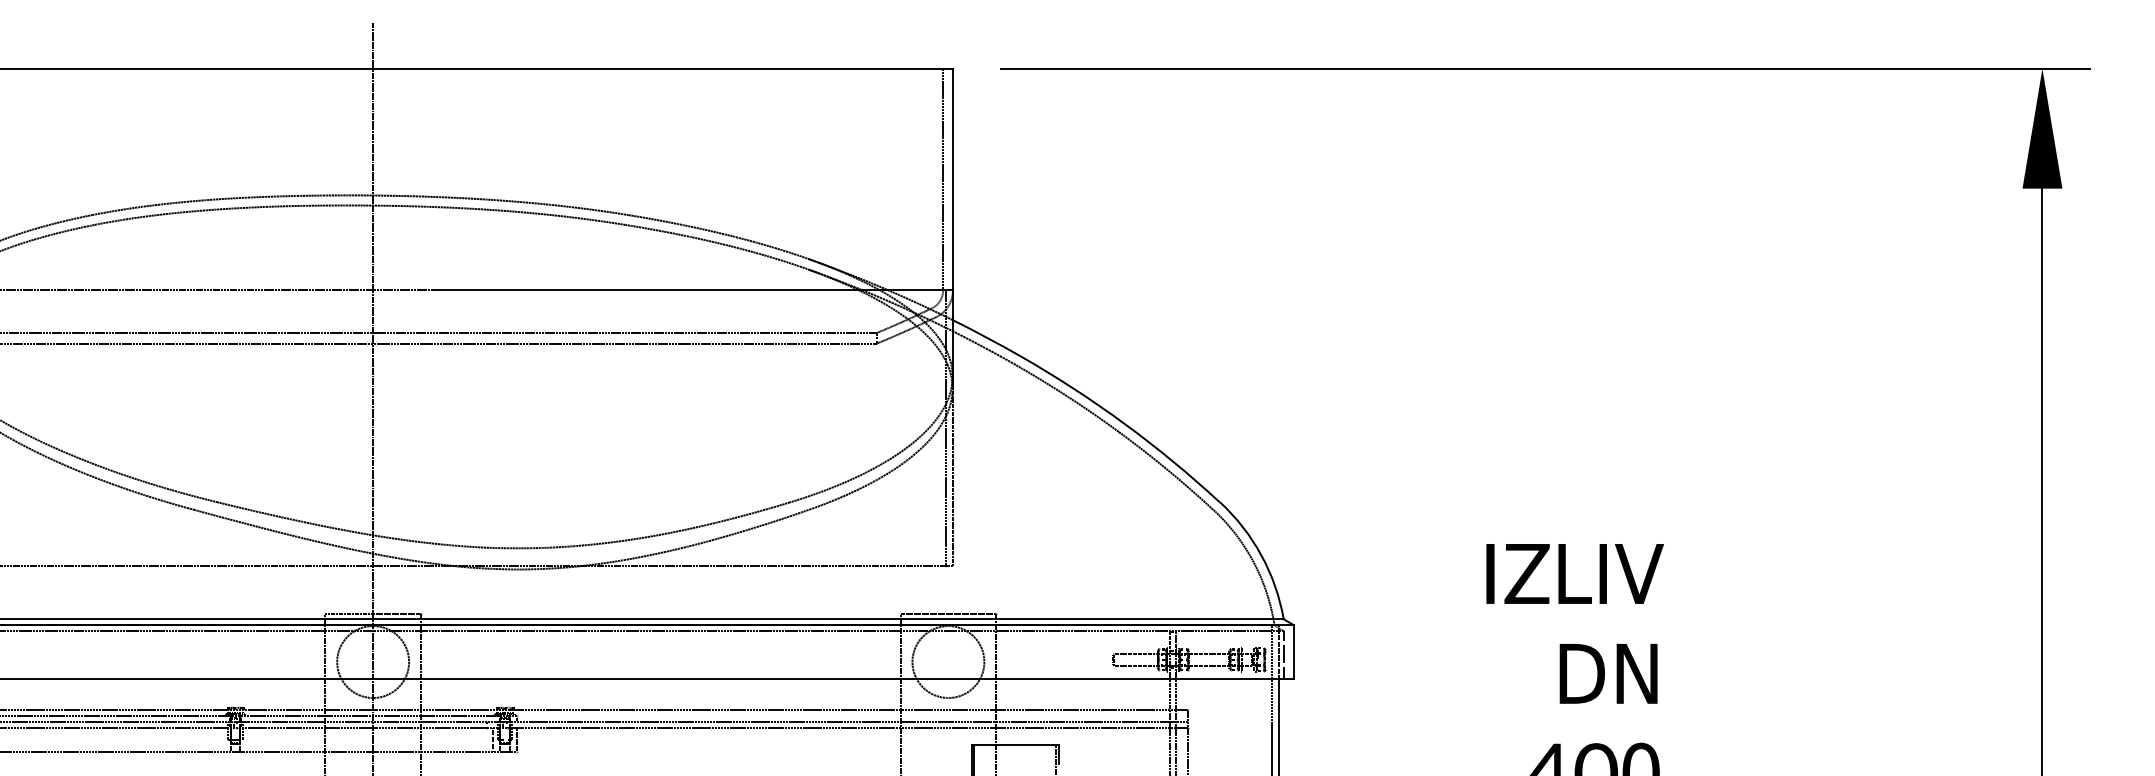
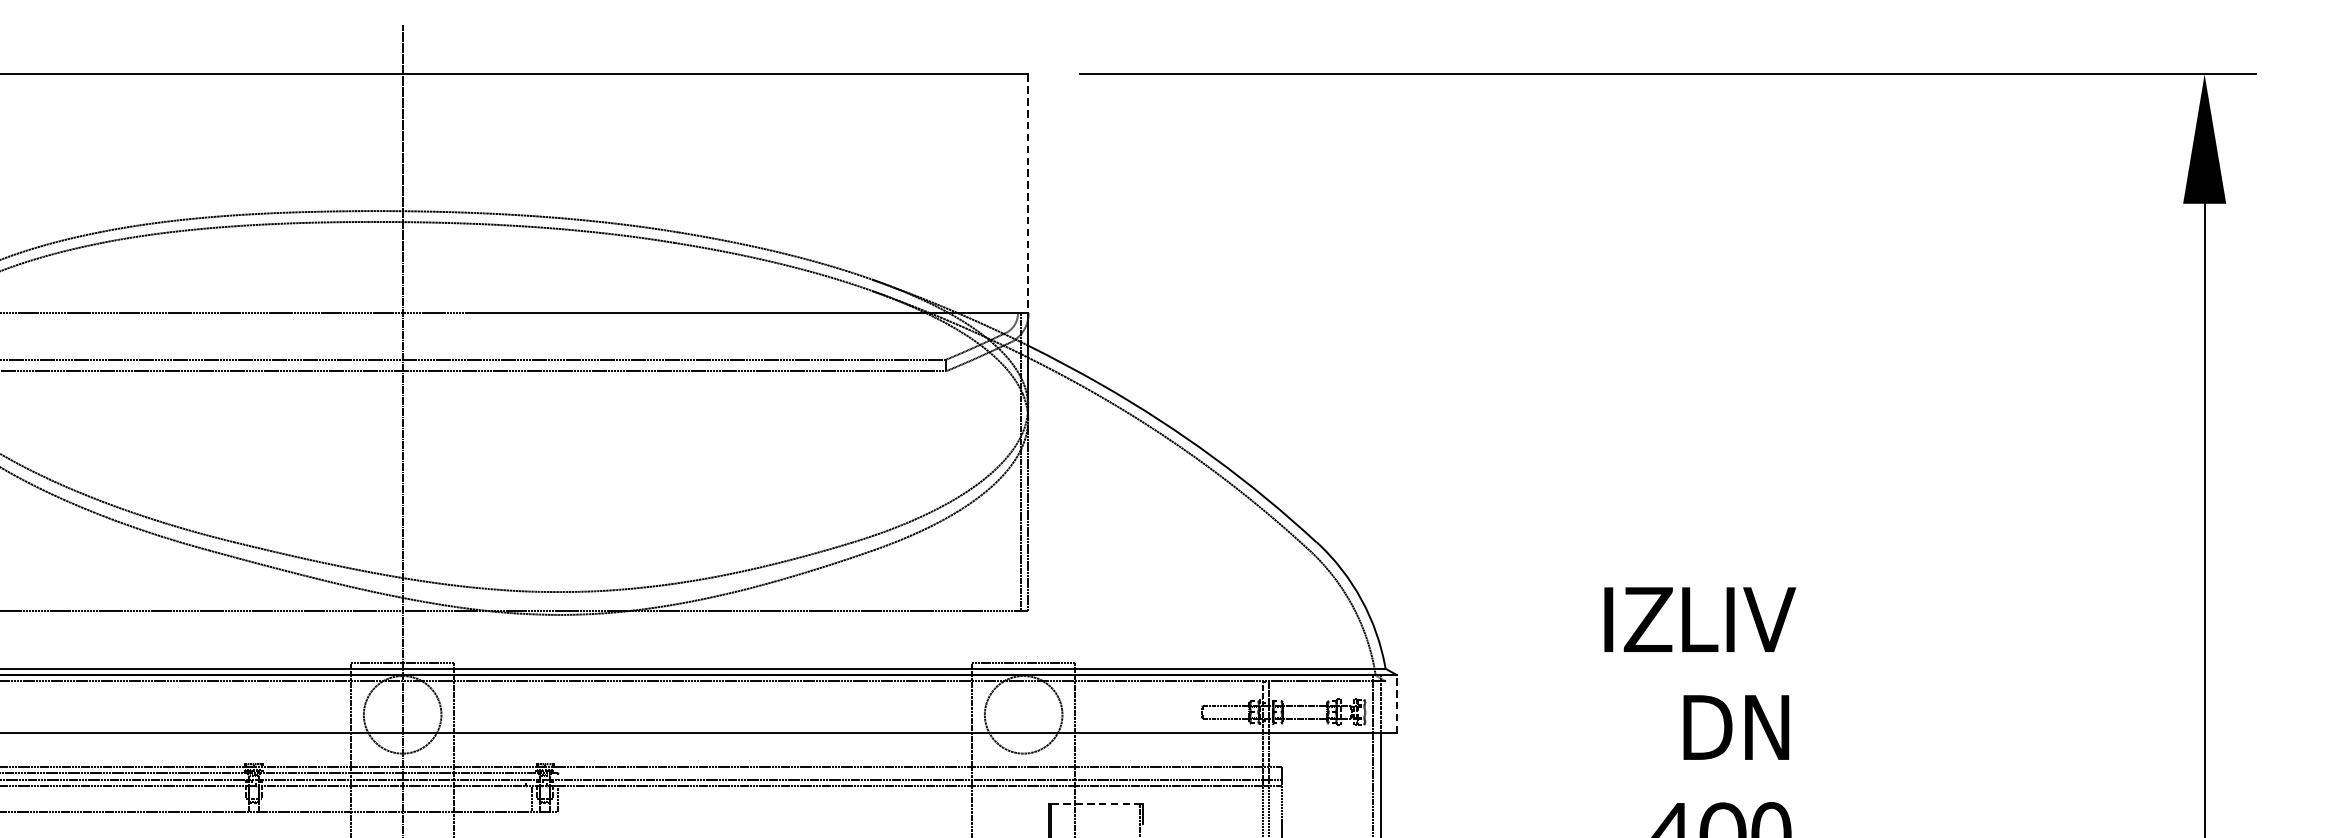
line: (943, 179) -> (1018, 193), removed
line: (952, 179) -> (1028, 193), solid -> dashed
line: (1294, 652) -> (1397, 704), solid -> dashed
line: (1284, 655) -> (1386, 707), removed
line: (1016, 745) -> (1097, 804), solid -> dashed

